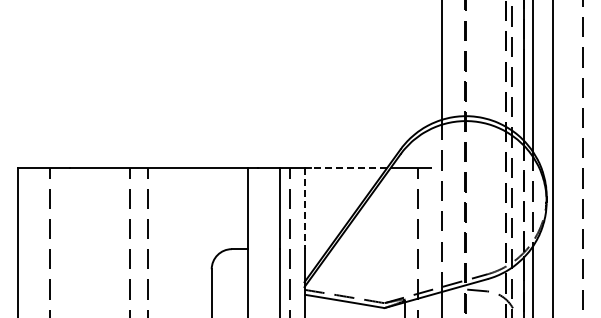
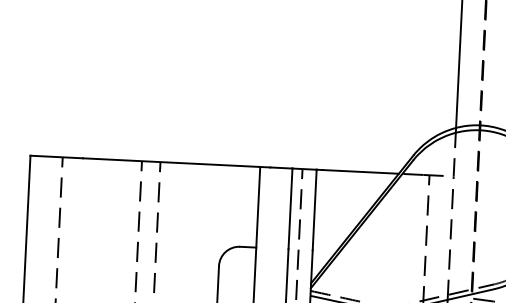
line: (348, 168) -> (360, 171), dashed -> solid
line: (304, 209) -> (314, 210), dashed -> solid

